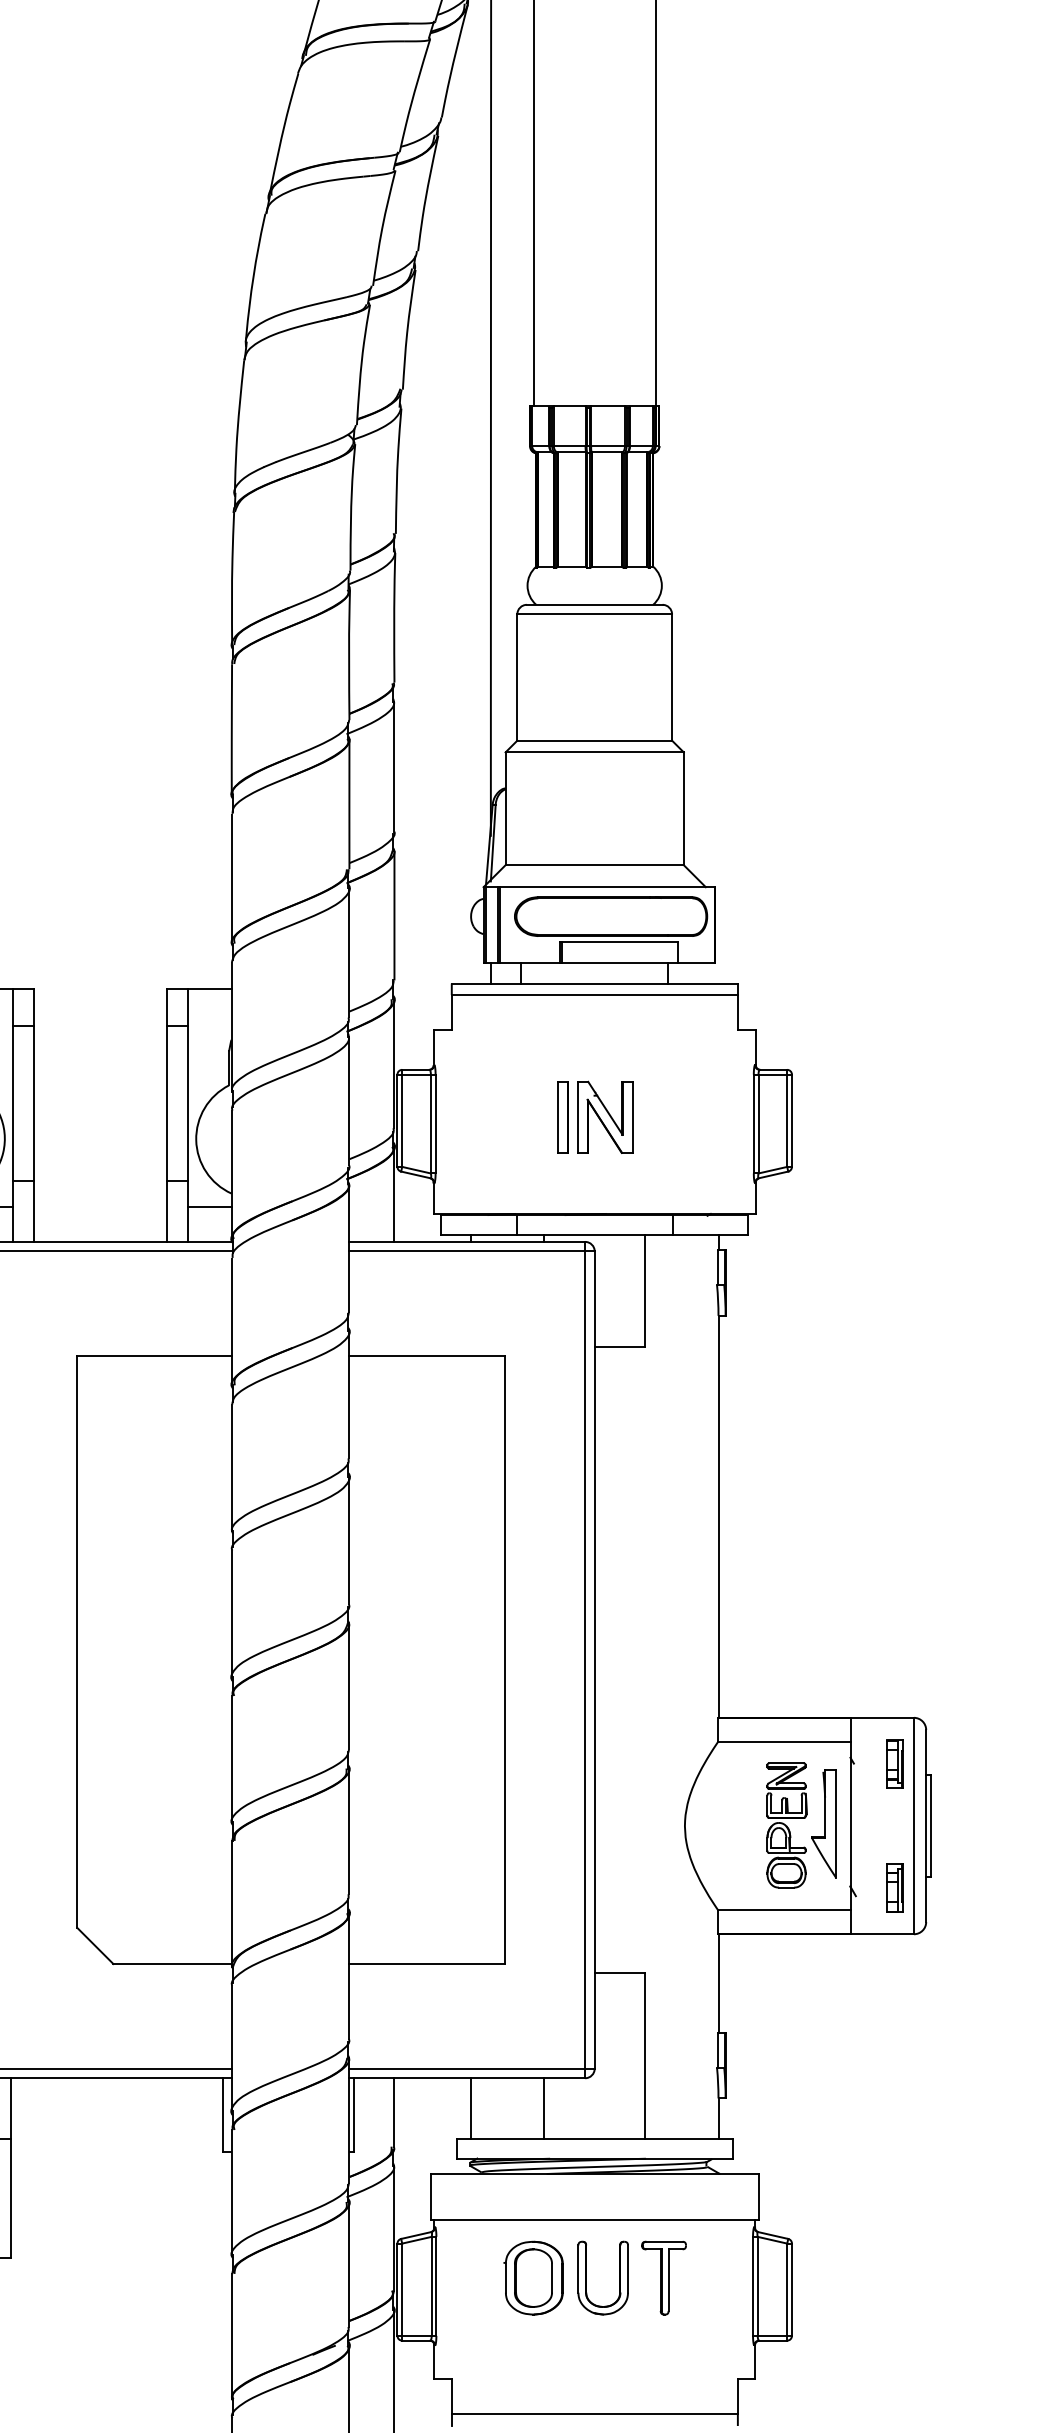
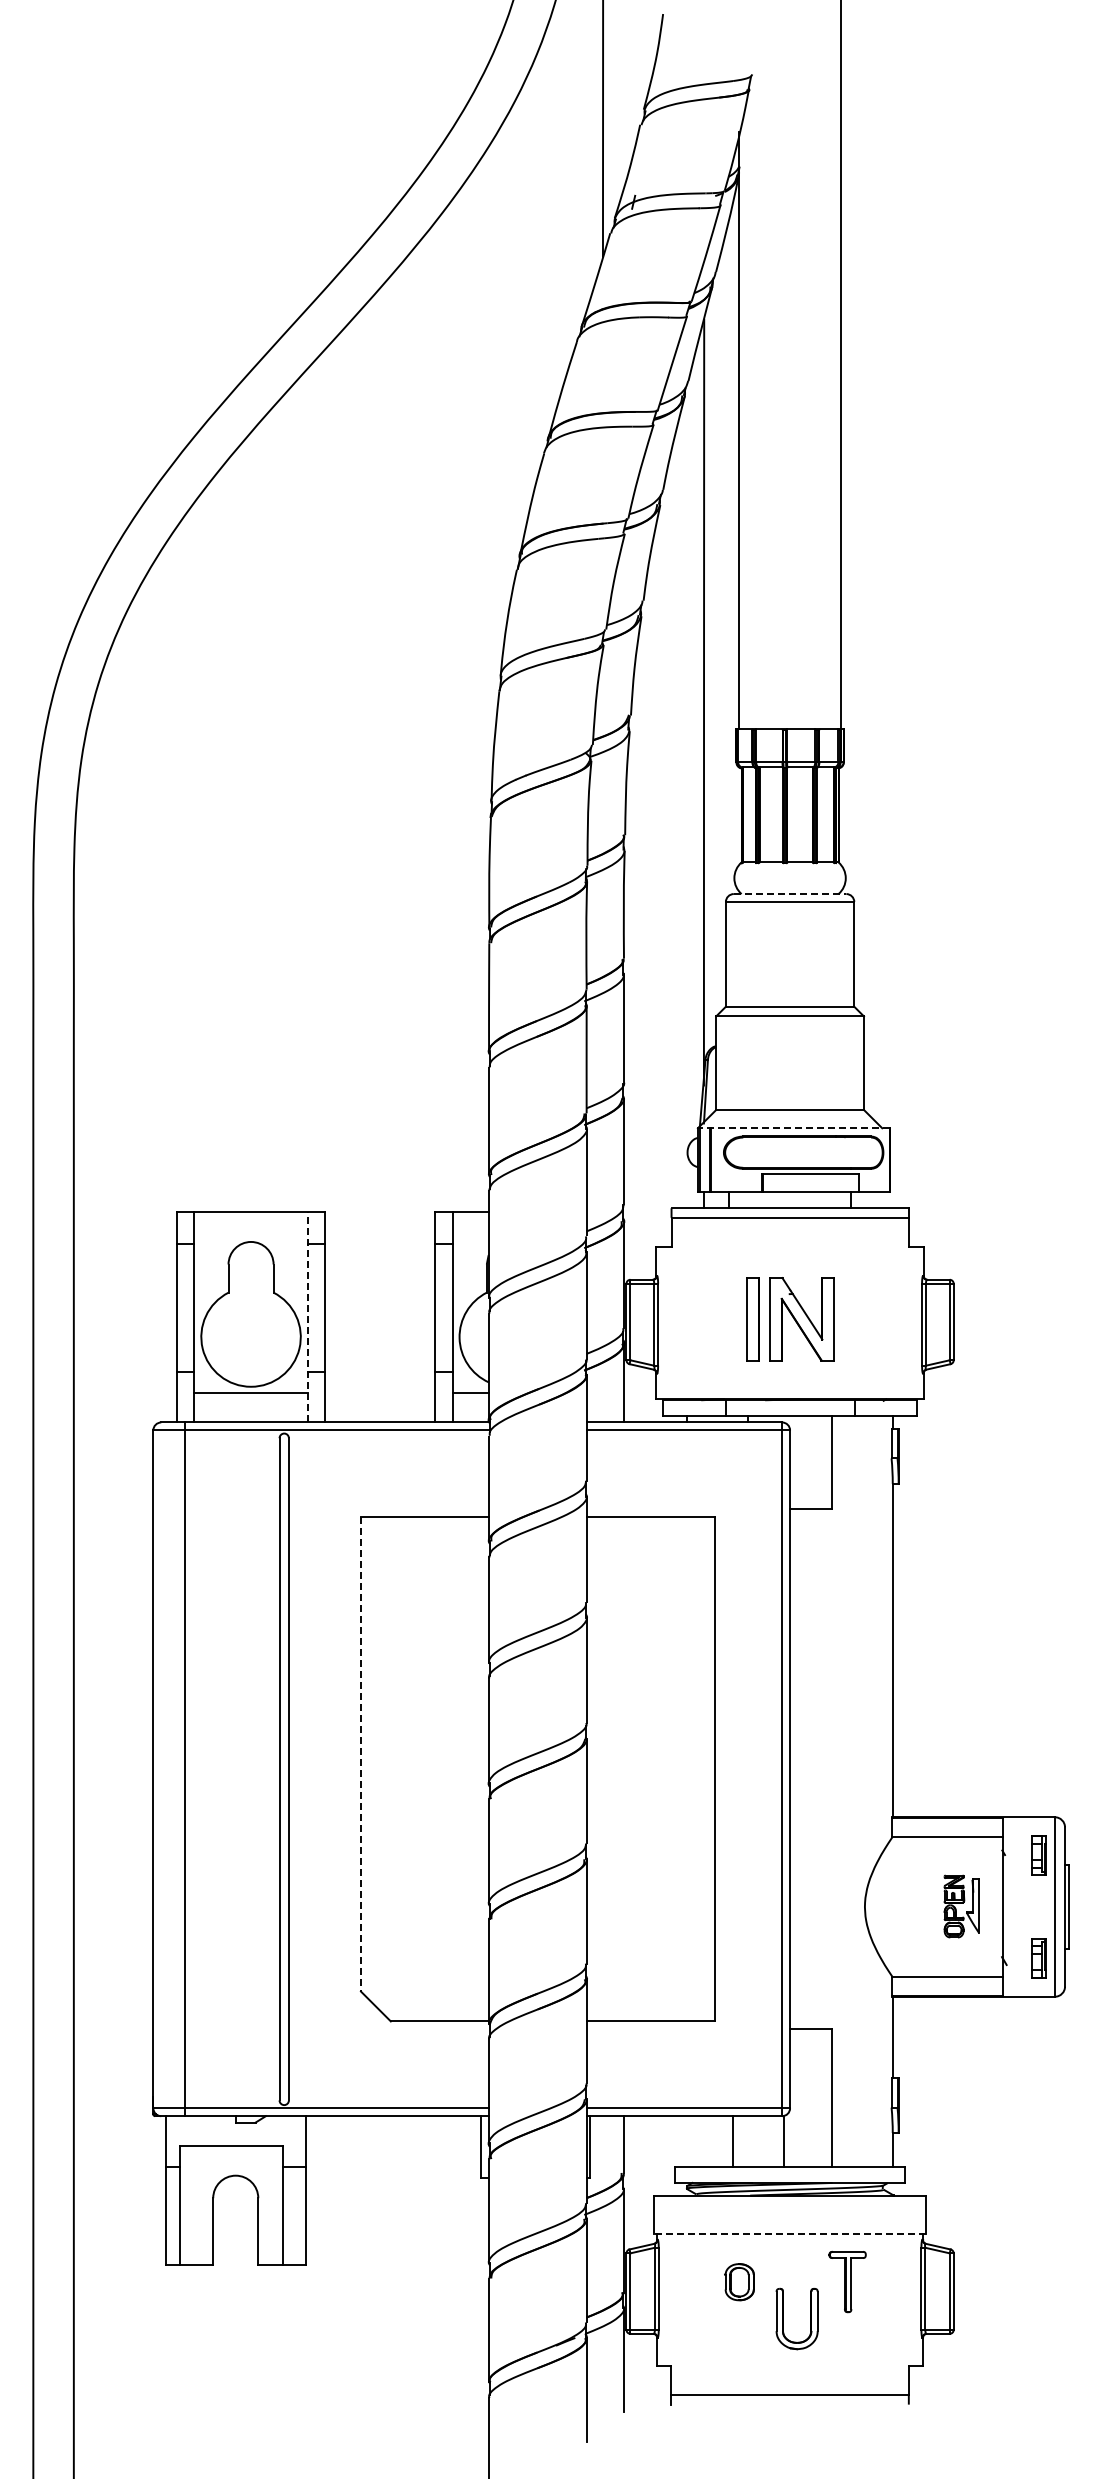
line: (595, 605) -> (790, 894), solid -> dashed
line: (598, 887) -> (793, 1128), solid -> dashed
line: (12, 1114) -> (307, 1316), solid -> dashed
part: (595, 1116) -> (790, 1318), size x1.4
line: (76, 1642) -> (360, 1754), solid -> dashed
part: (801, 1825) -> (961, 1906), size x0.6
line: (471, 2108) -> (733, 2141), moved
line: (544, 2108) -> (784, 2141), moved
line: (595, 2220) -> (790, 2234), solid -> dashed
part: (586, 2277) -> (783, 2318), moved
part: (533, 2278) -> (739, 2282), size x0.6

